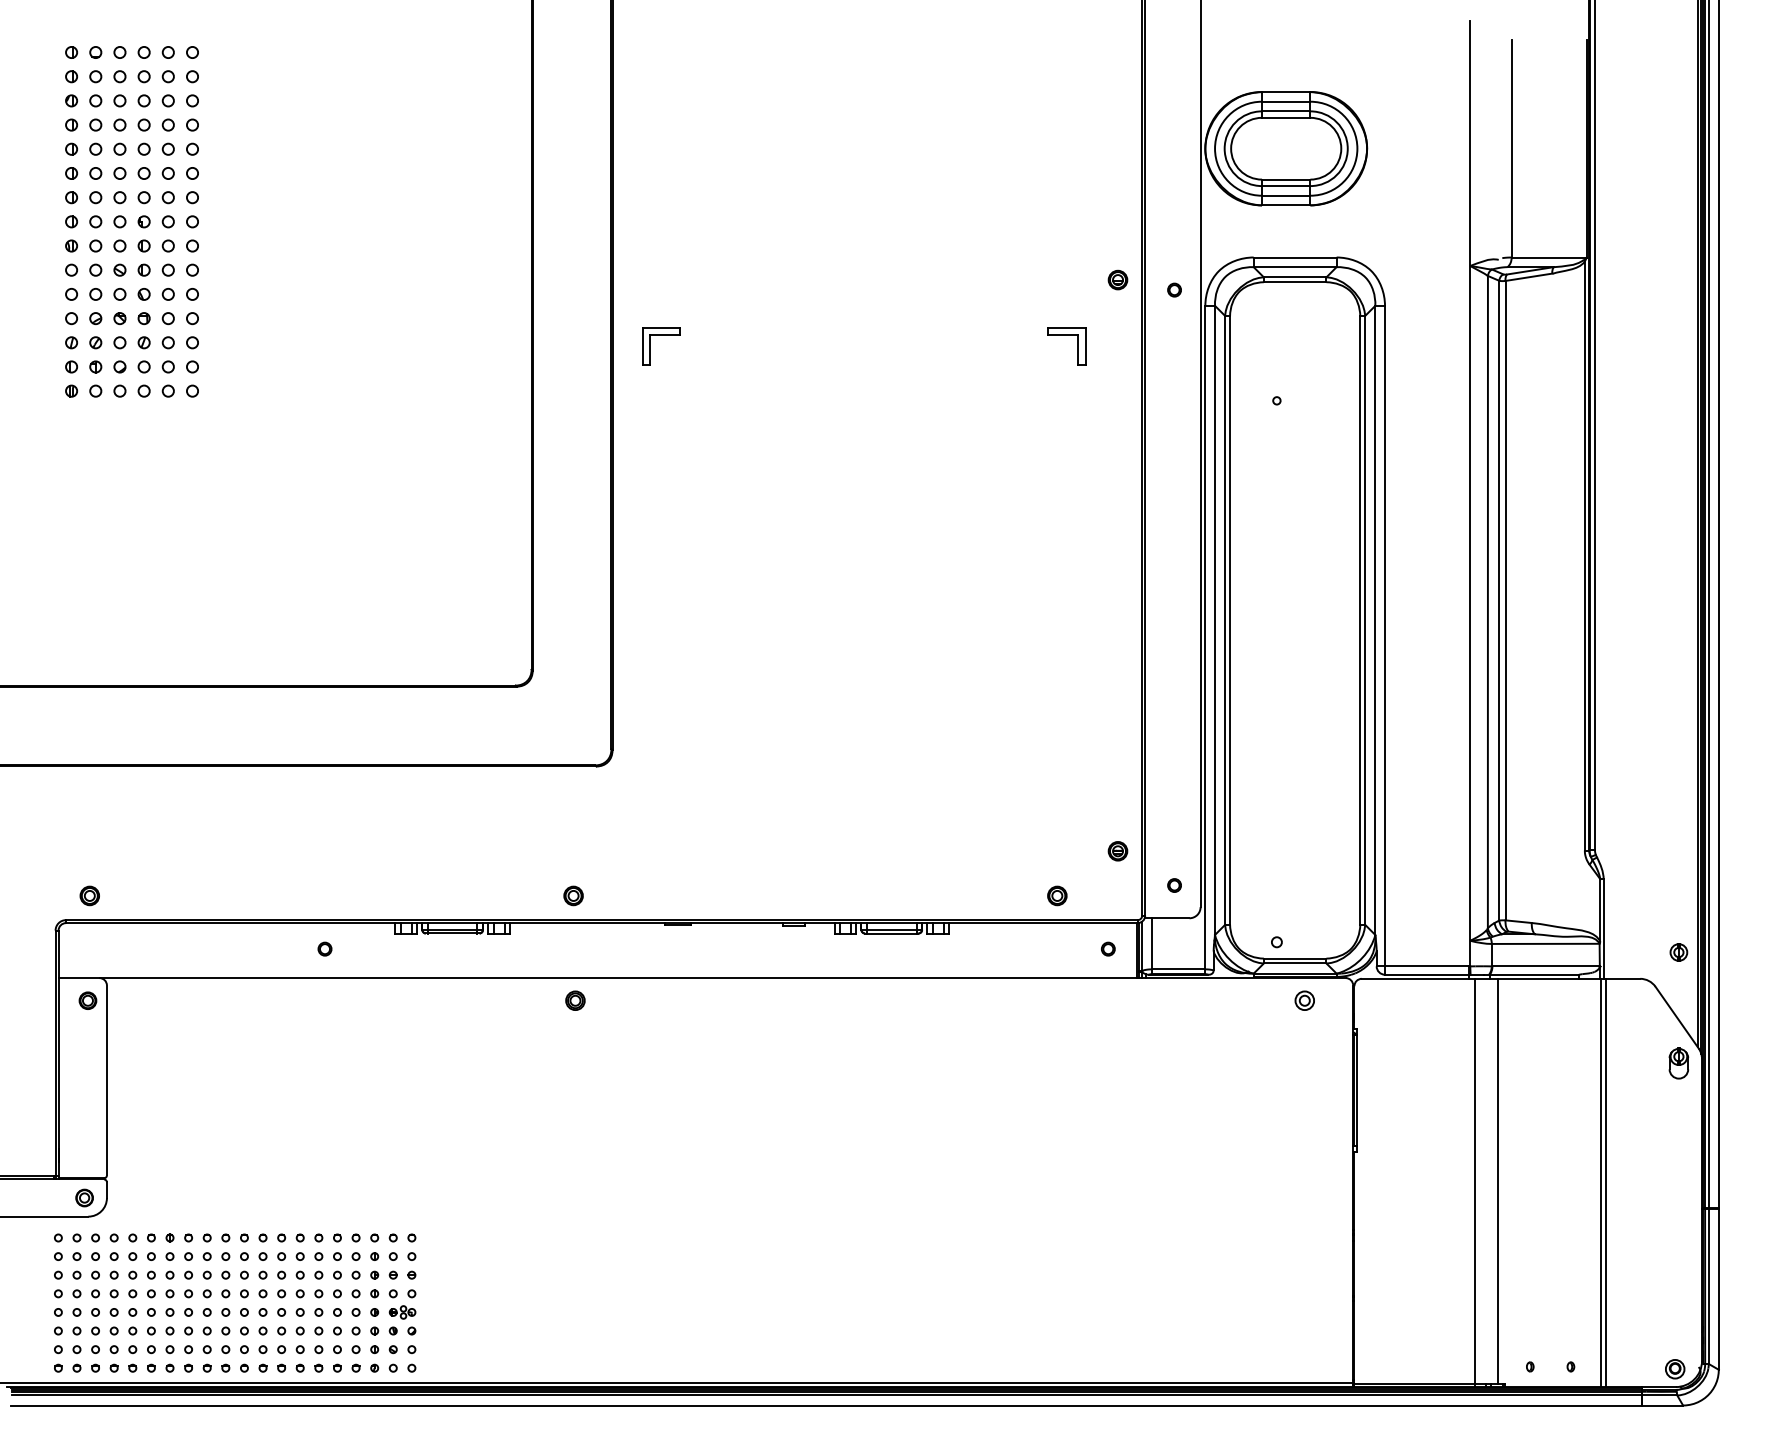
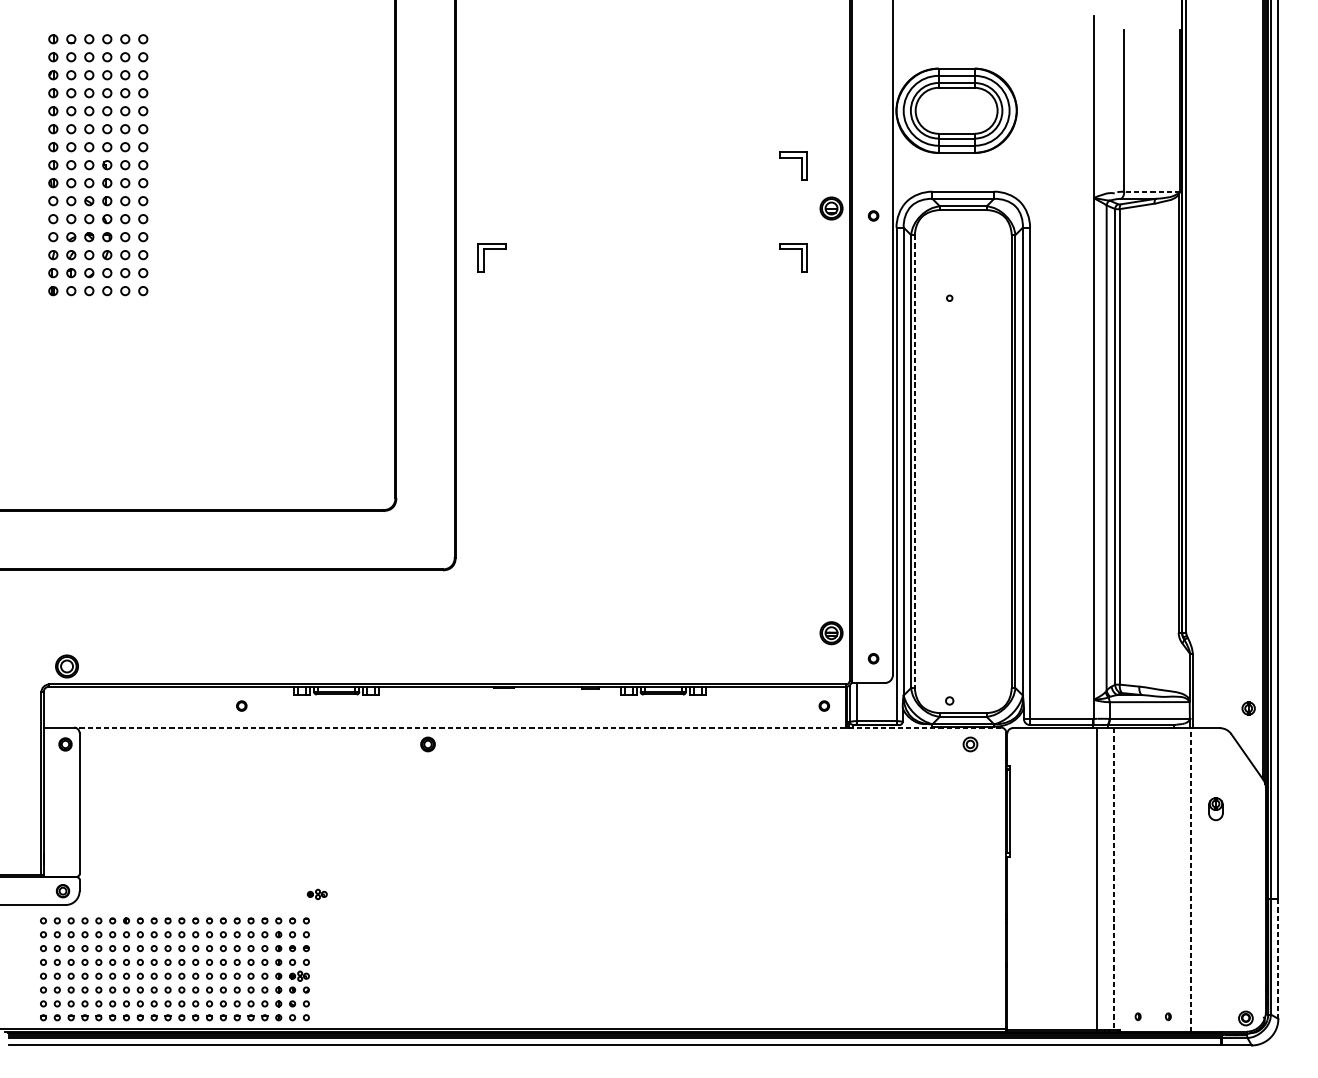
part: (1066, 212) -> (793, 158), added
line: (1549, 257) -> (1152, 191), solid -> dashed
part: (1117, 279) -> (831, 208), size x1.6
line: (1230, 620) -> (915, 461), solid -> dashed
part: (1117, 851) -> (831, 633), size x1.6
part: (89, 895) -> (66, 666), size x1.6
part: (573, 895) -> (426, 666), removed
part: (1057, 895) -> (786, 666), removed
line: (722, 978) -> (537, 727), solid -> dashed
part: (1678, 1063) -> (1215, 808), moved
line: (1497, 1181) -> (1113, 878), solid -> dashed
line: (1600, 1182) -> (1190, 879), solid -> dashed
line: (1606, 1182) -> (1194, 879), removed
part: (426, 1202) -> (317, 894), added
line: (1718, 1289) -> (1278, 959), solid -> dashed

